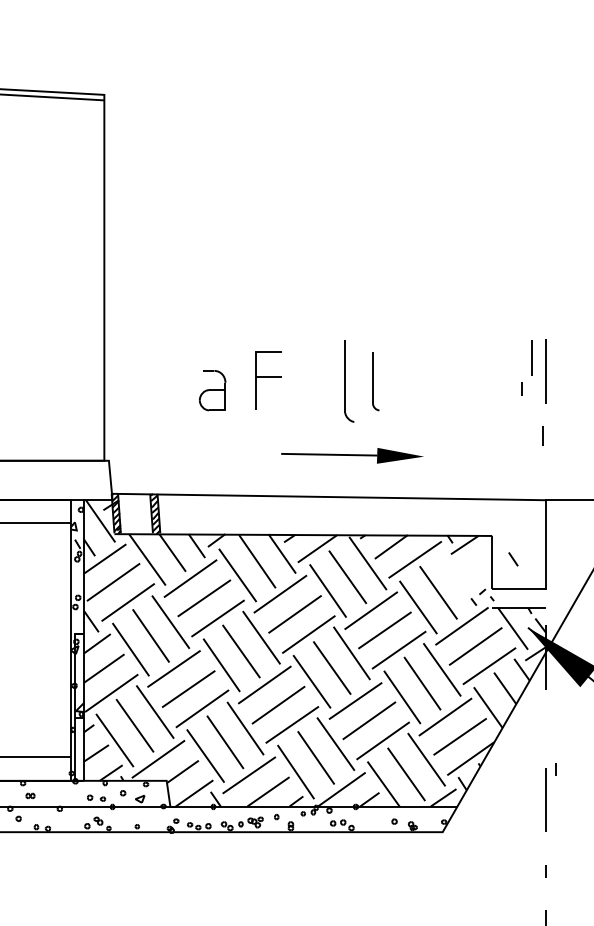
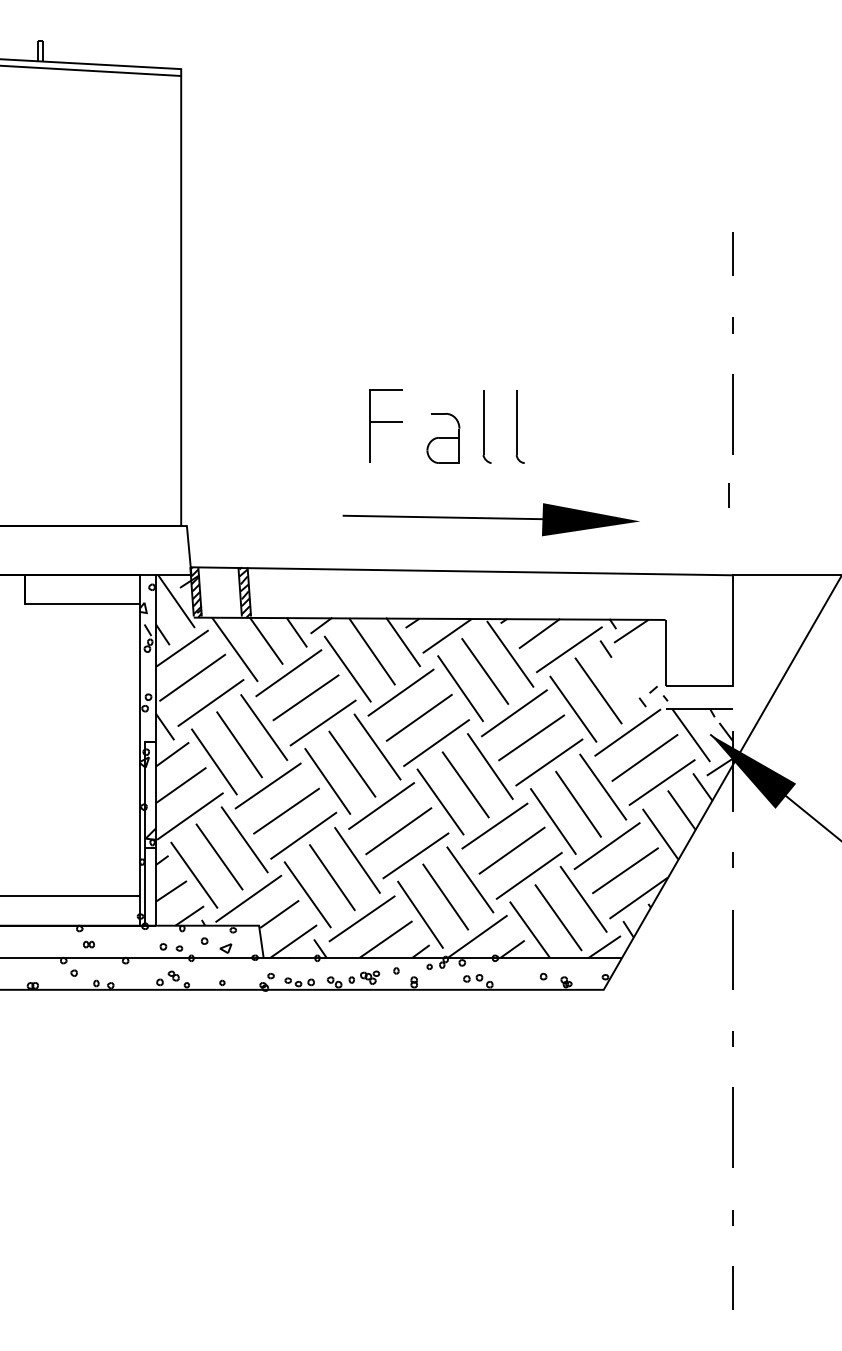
line: (531, 357) -> (732, 253), moved
part: (348, 381) -> (486, 426), size x0.71
line: (521, 389) -> (732, 325), moved
part: (212, 390) -> (443, 438), moved
part: (352, 455) -> (490, 519), size x1.67
line: (512, 558) -> (605, 648), moved
line: (555, 768) -> (732, 859), moved

